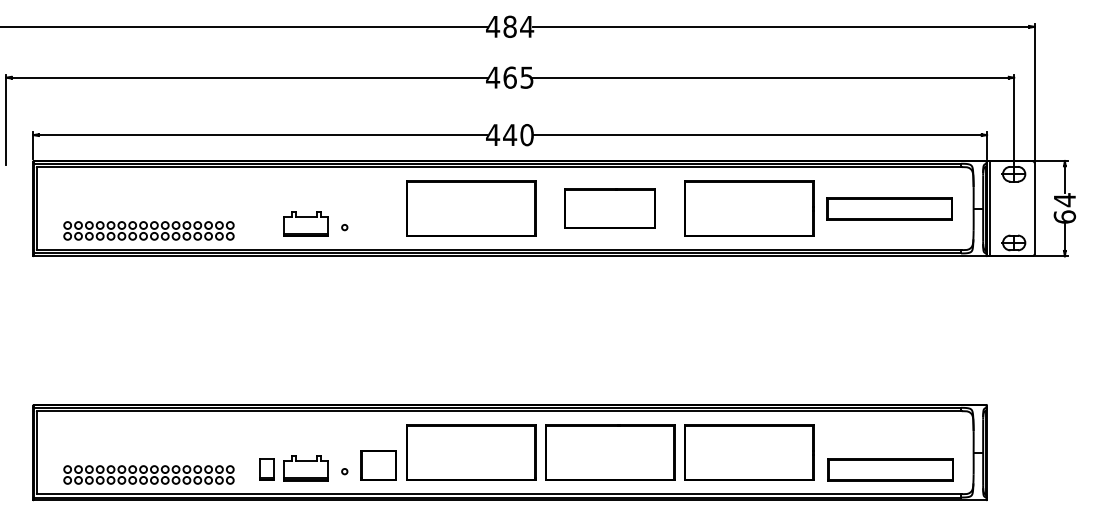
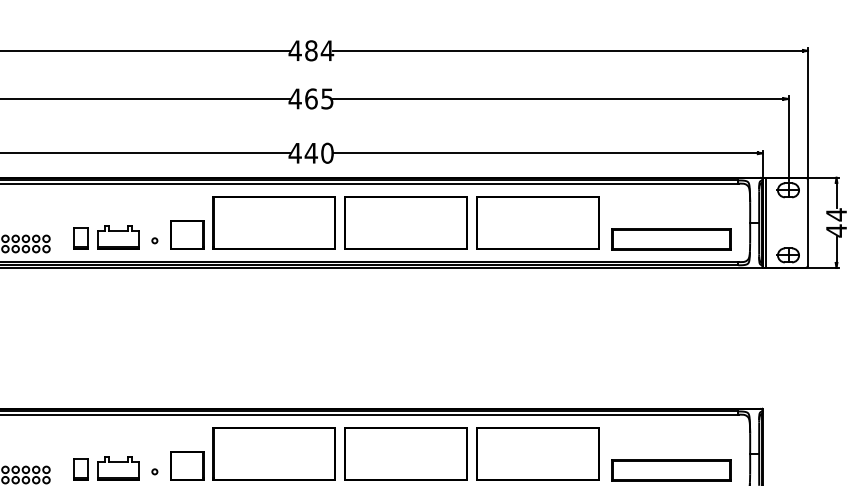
part: (610, 208) -> (406, 222), size x1.43
part: (889, 208) -> (671, 238), moved
text: (1064, 217) -> (836, 231), 64 -> 44
part: (378, 221) -> (186, 235), added
part: (266, 224) -> (80, 237), added

